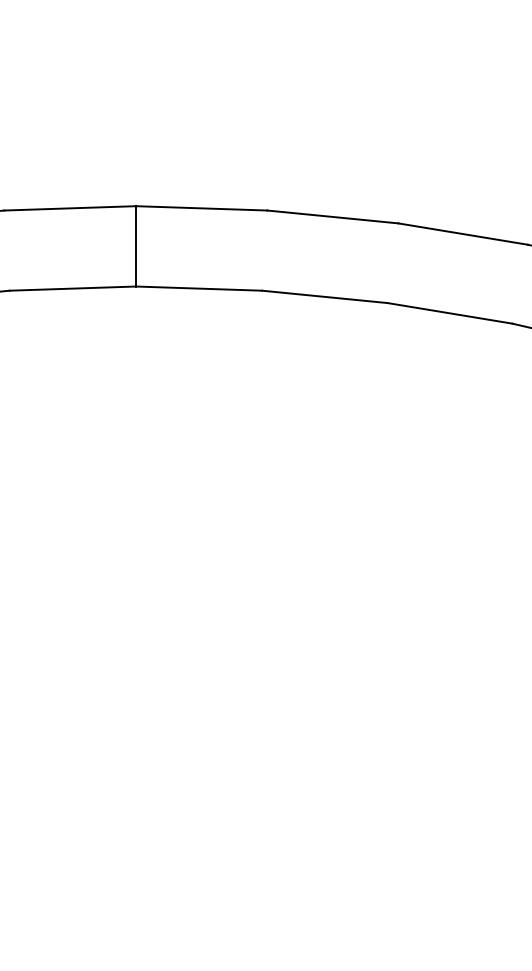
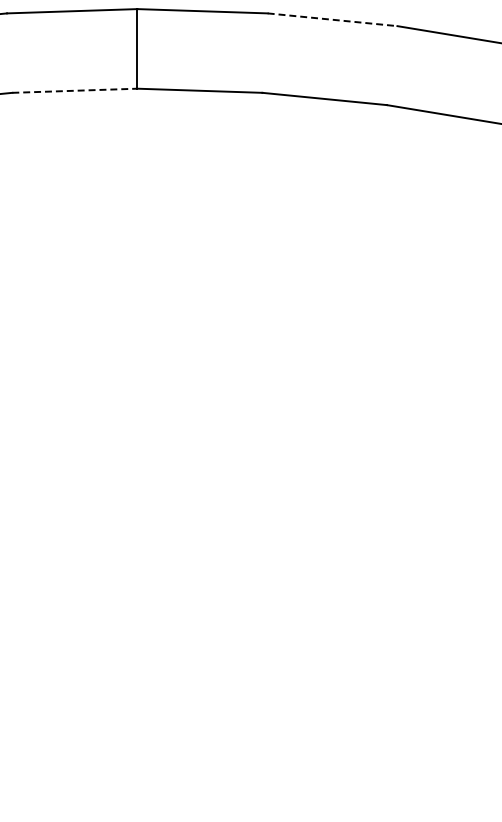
line: (332, 216) -> (332, 19), solid -> dashed
line: (73, 288) -> (75, 90), solid -> dashed

